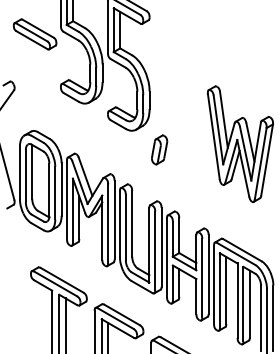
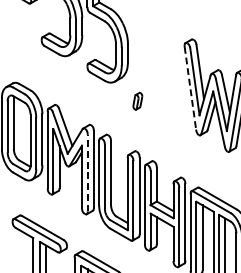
line: (213, 136) -> (190, 88), solid -> dashed
part: (159, 149) -> (137, 100), size x0.6
line: (108, 223) -> (88, 172), solid -> dashed

